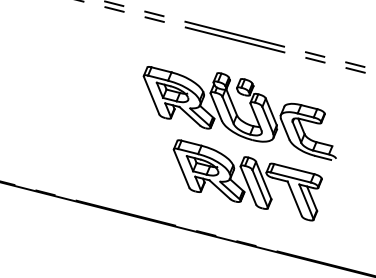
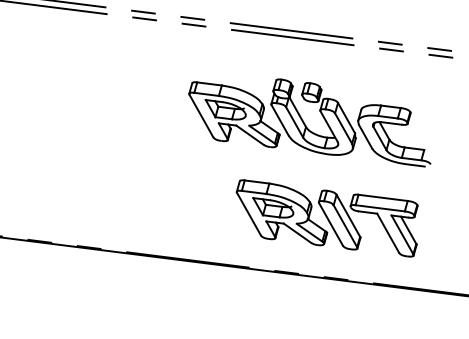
part: (245, 180) -> (326, 218), moved

